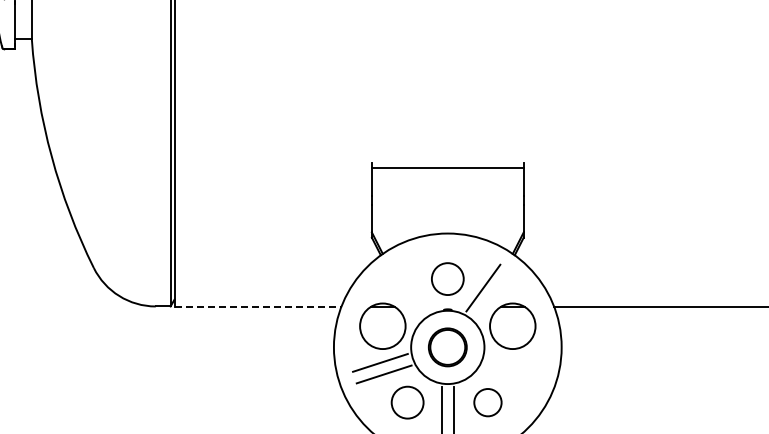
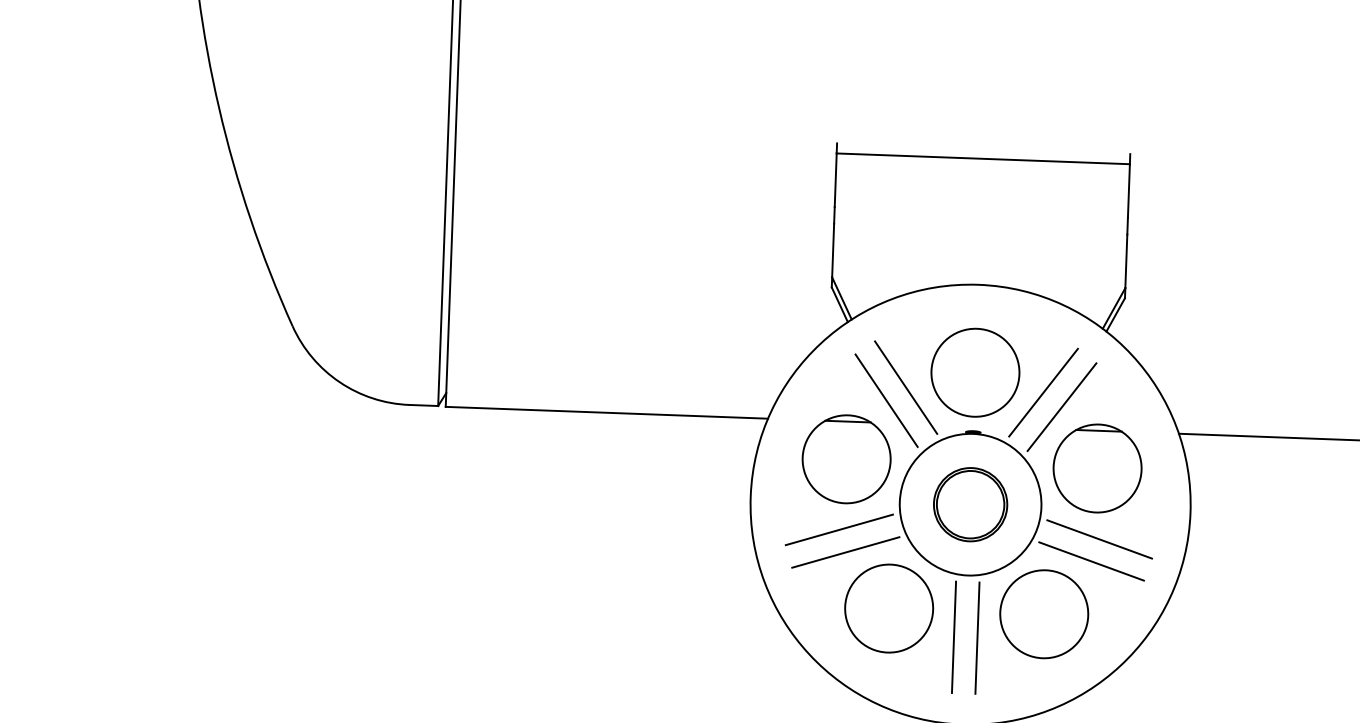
circle: (447, 278) -> (974, 371), size x1.43
line: (412, 287) -> (906, 386), added
line: (402, 294) -> (886, 399), added
line: (493, 294) -> (1062, 405), added
line: (258, 306) -> (607, 412), dashed -> solid
line: (514, 362) -> (1098, 538), added
line: (511, 374) -> (1091, 561), added
circle: (407, 402) -> (888, 608), size x1.43
circle: (487, 402) -> (1043, 613), size x1.67

